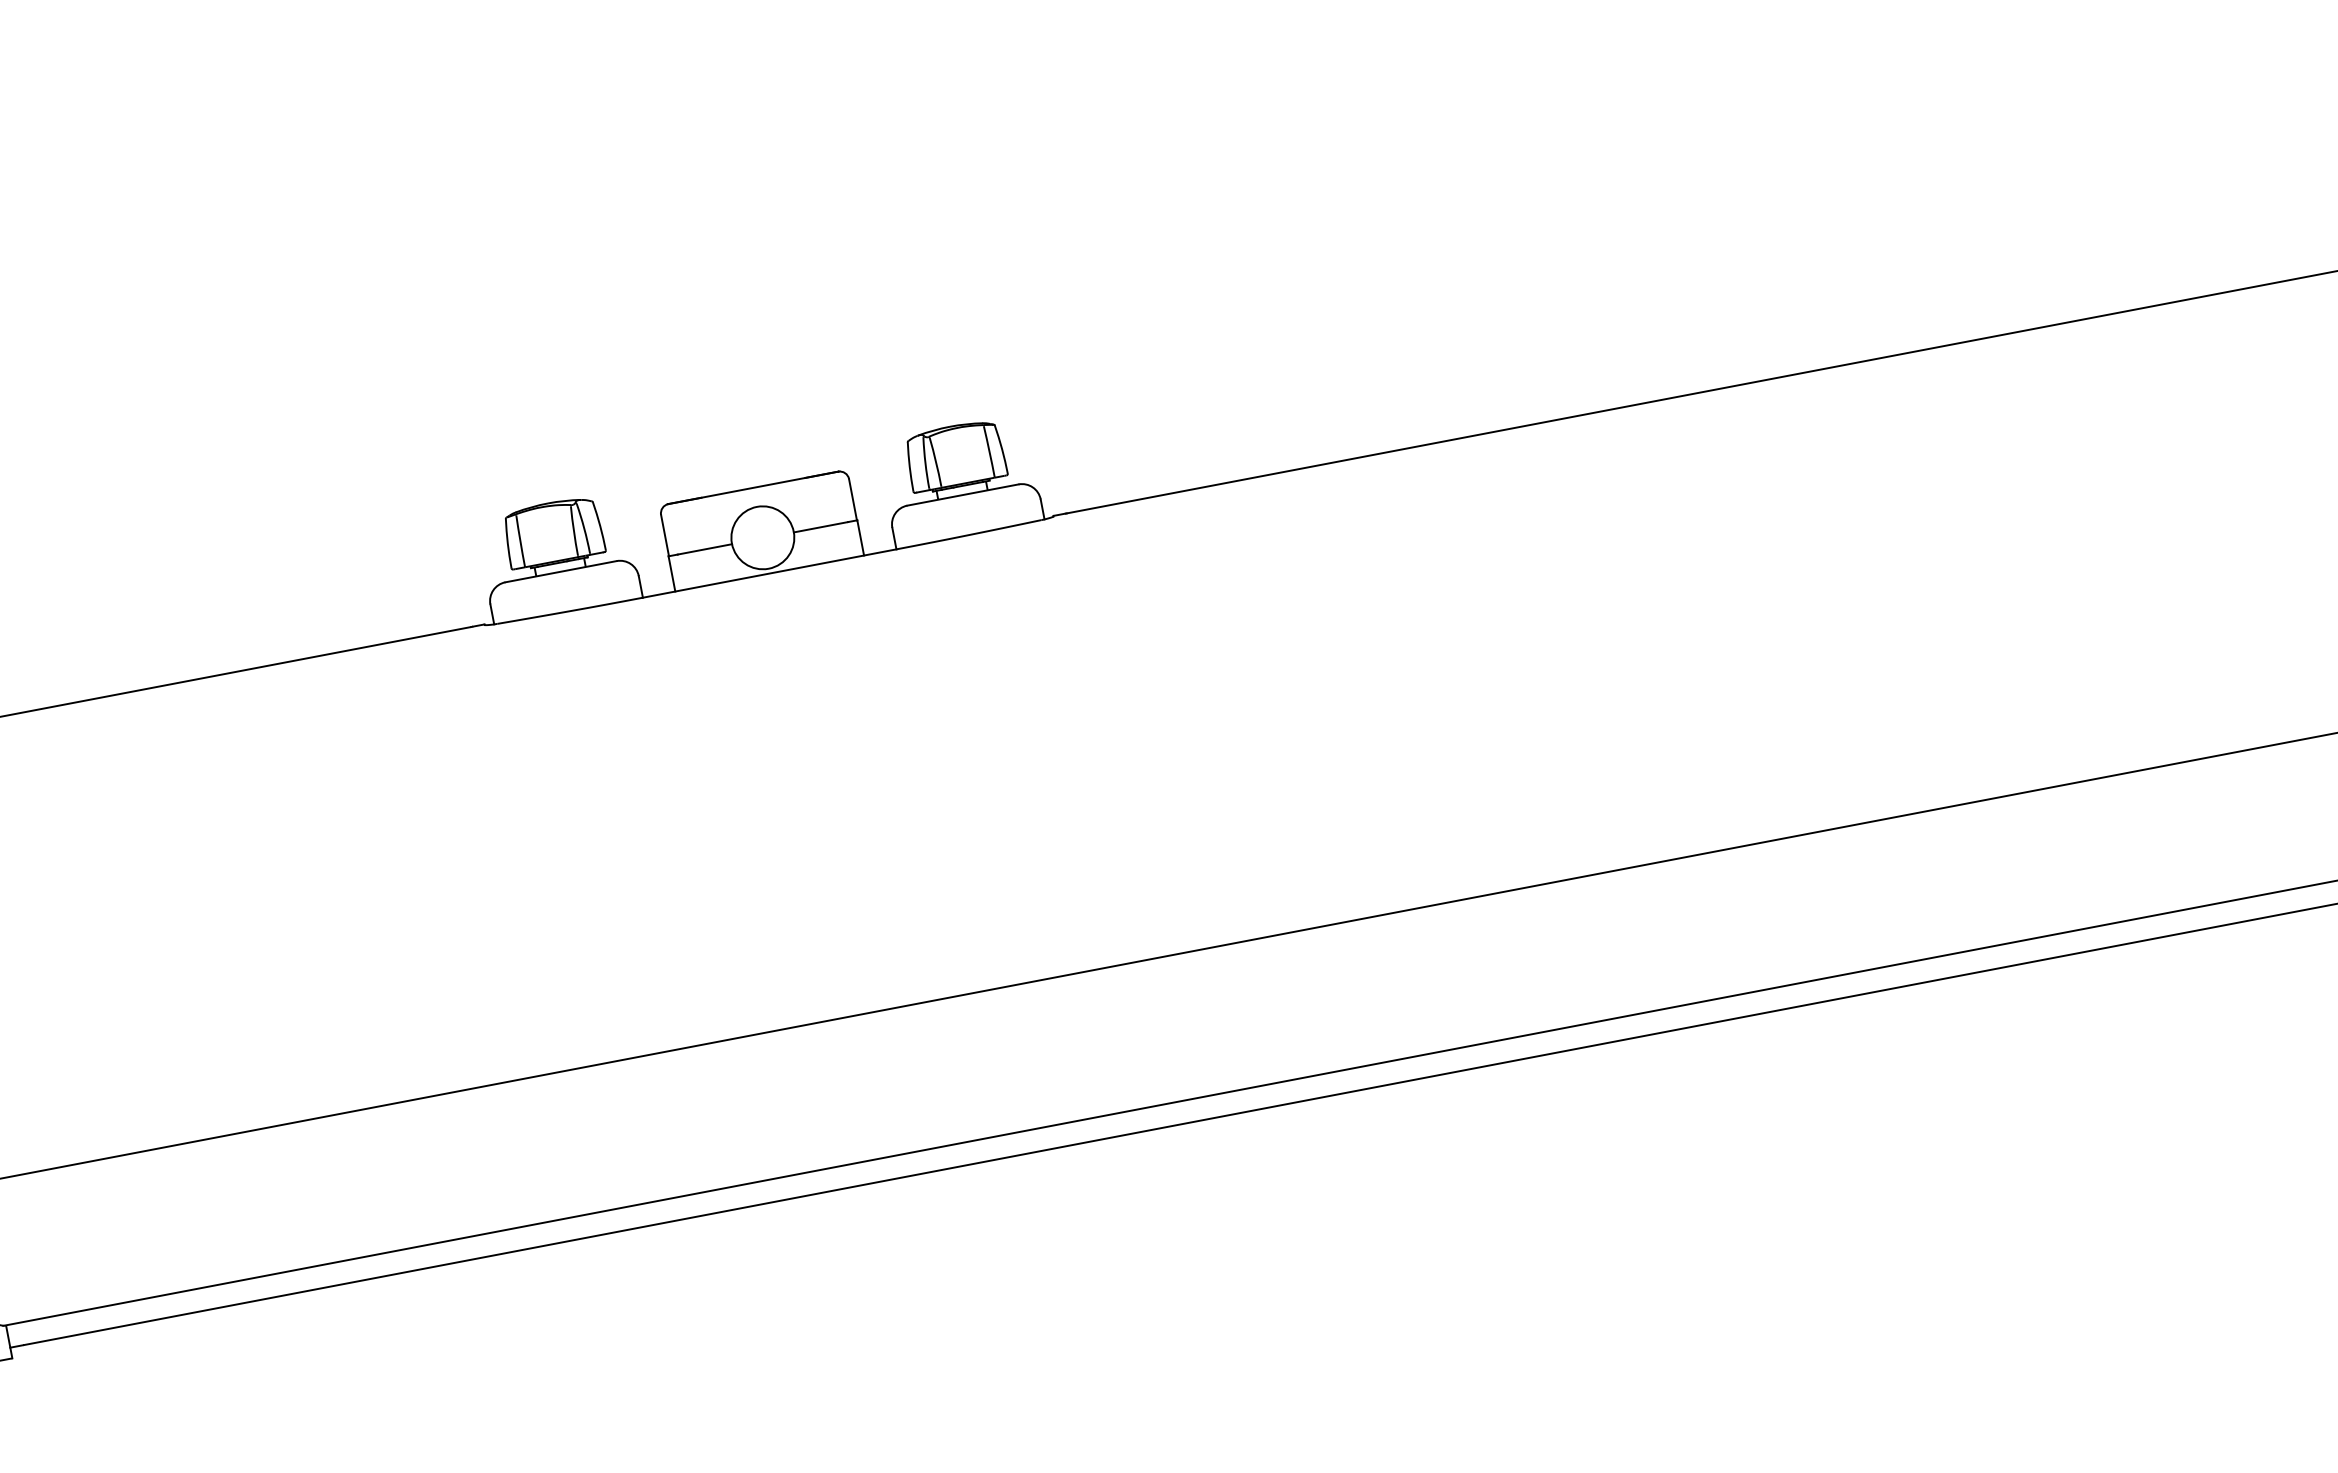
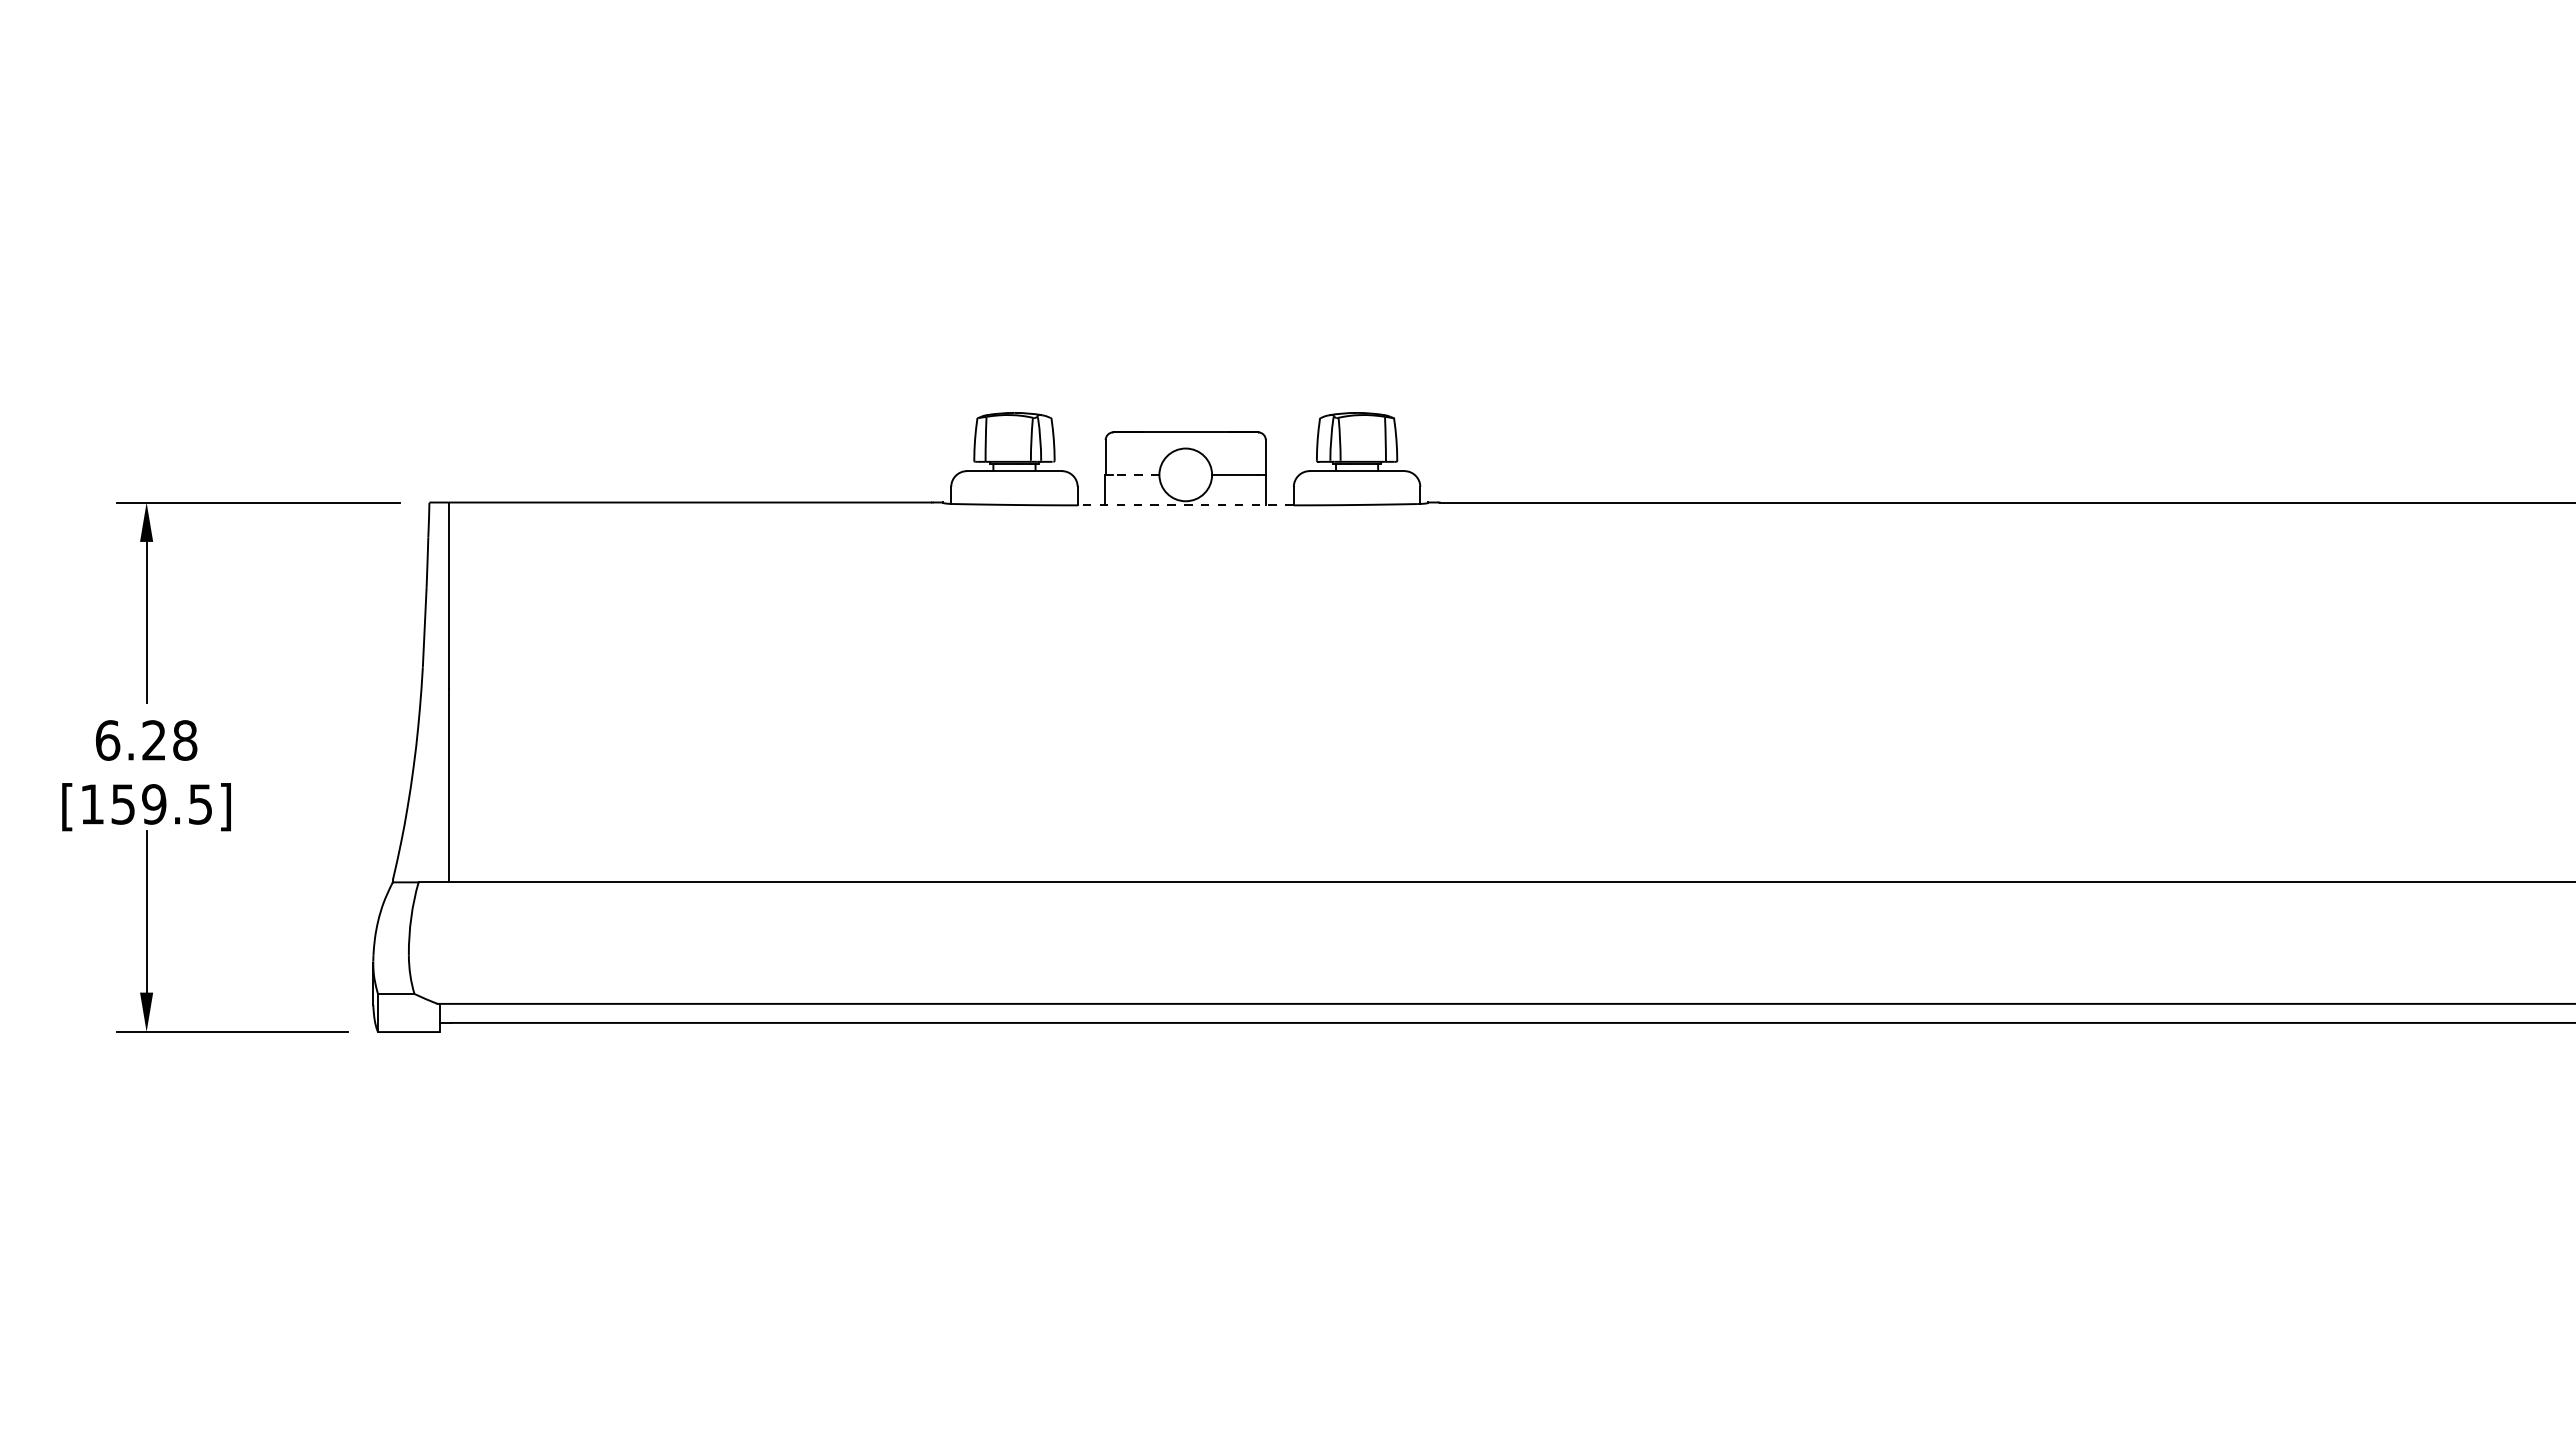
line: (704, 549) -> (1135, 475), solid -> dashed
line: (769, 573) -> (1185, 505), solid -> dashed

